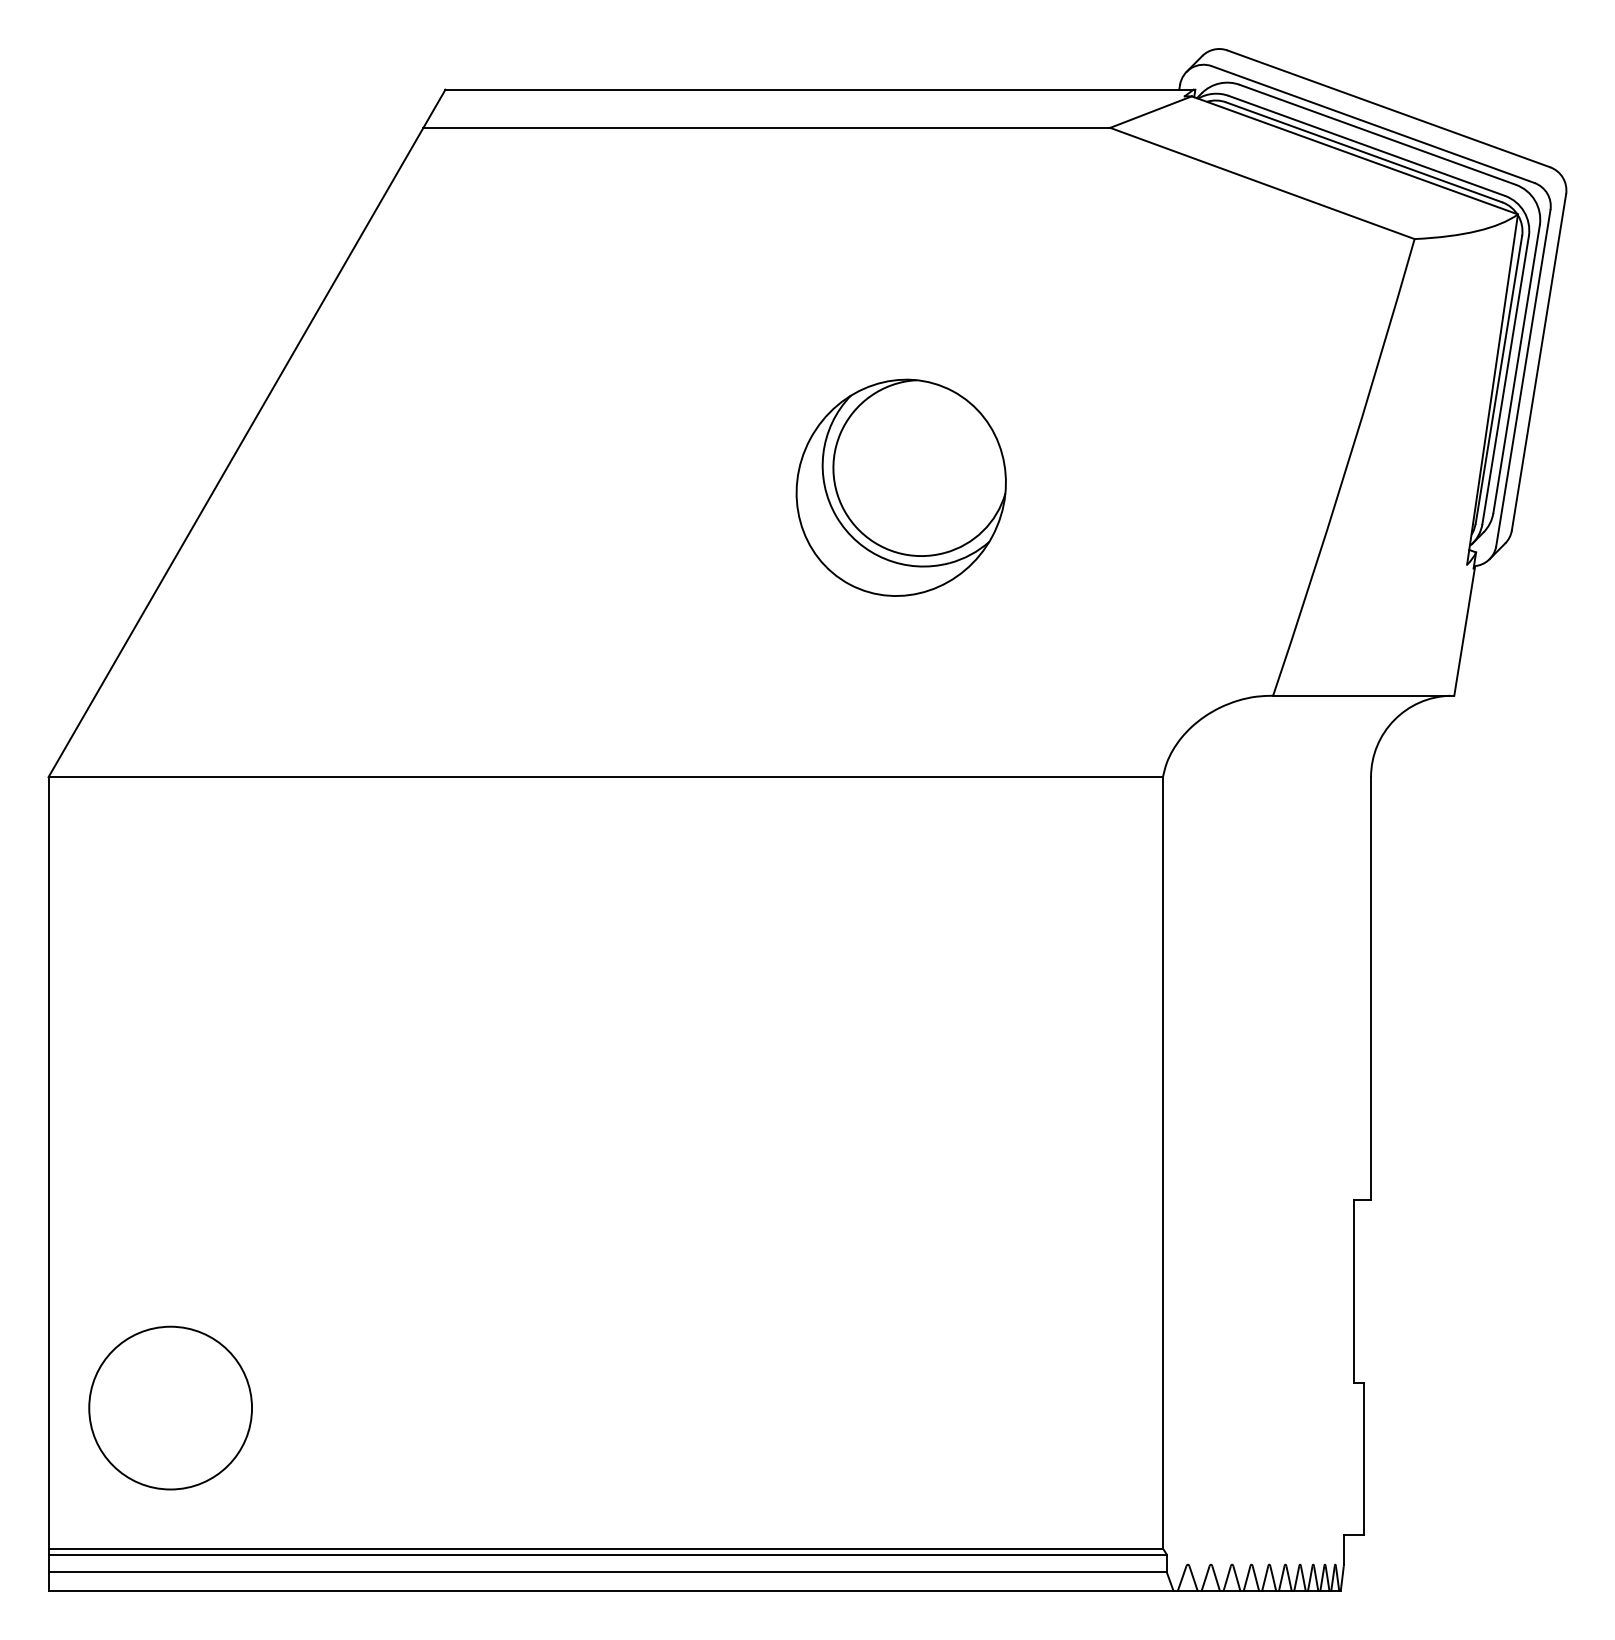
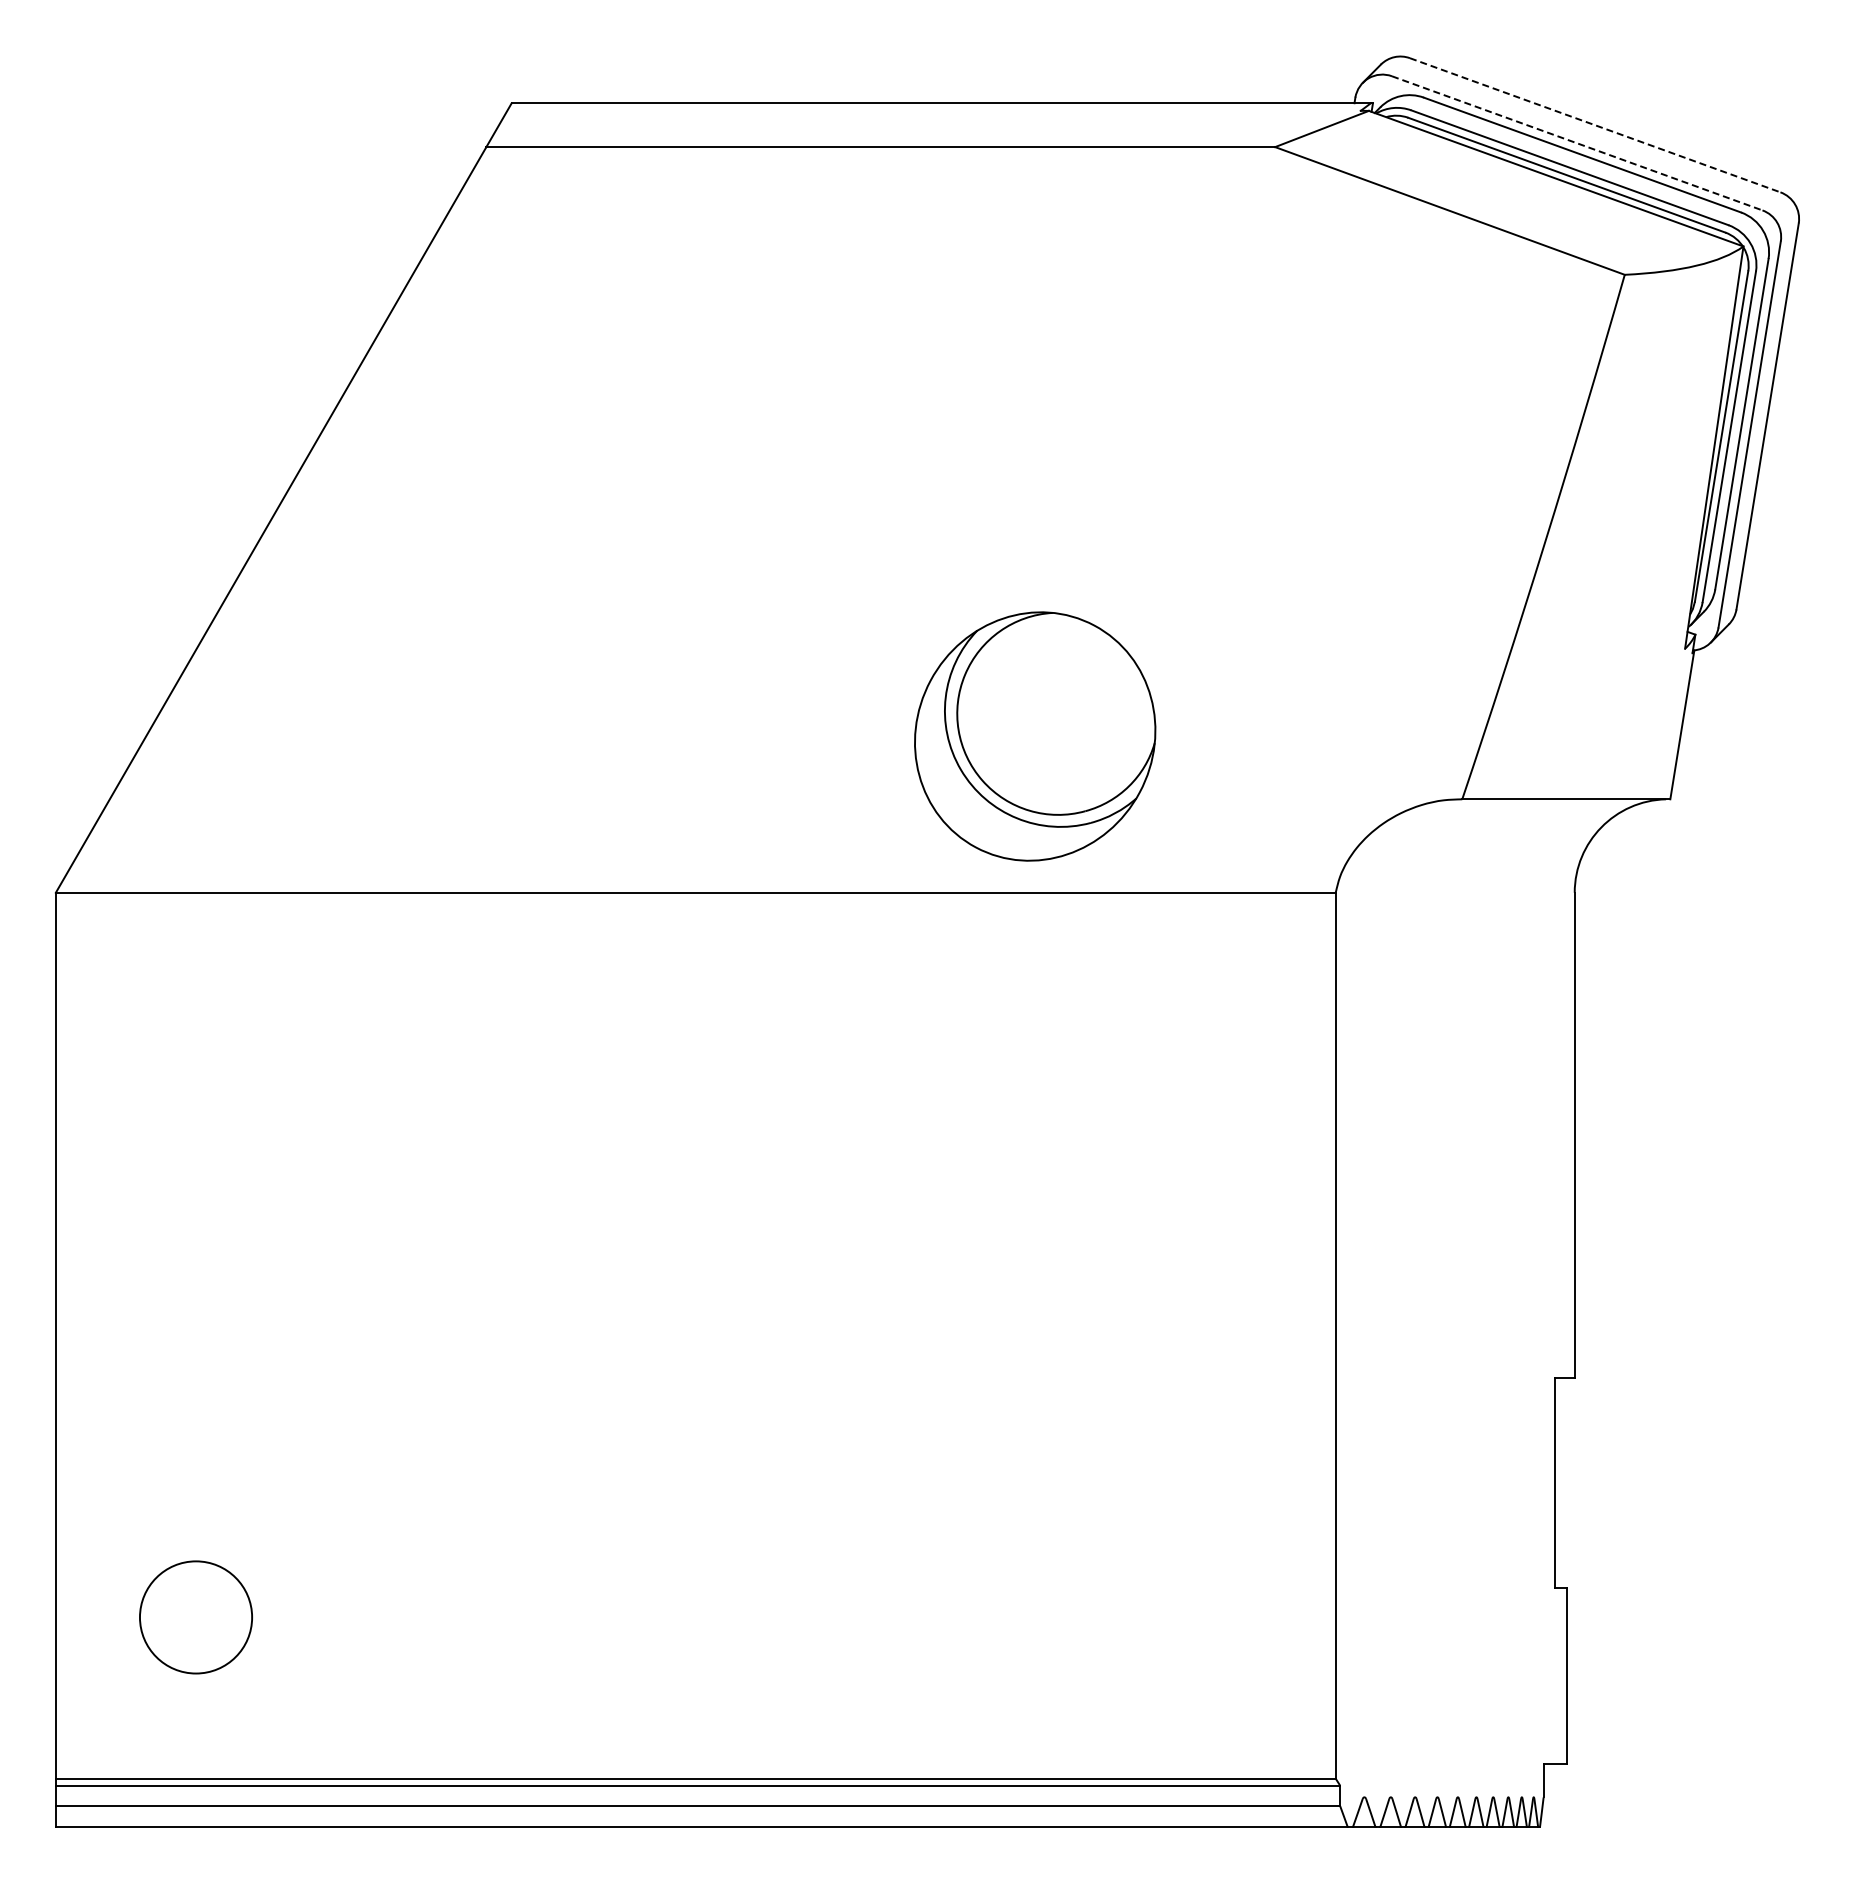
line: (1389, 109) -> (1595, 125), solid -> dashed
line: (1373, 124) -> (1577, 143), solid -> dashed
part: (901, 487) -> (1035, 736), moved
circle: (170, 1407) -> (195, 1616), size x0.6

